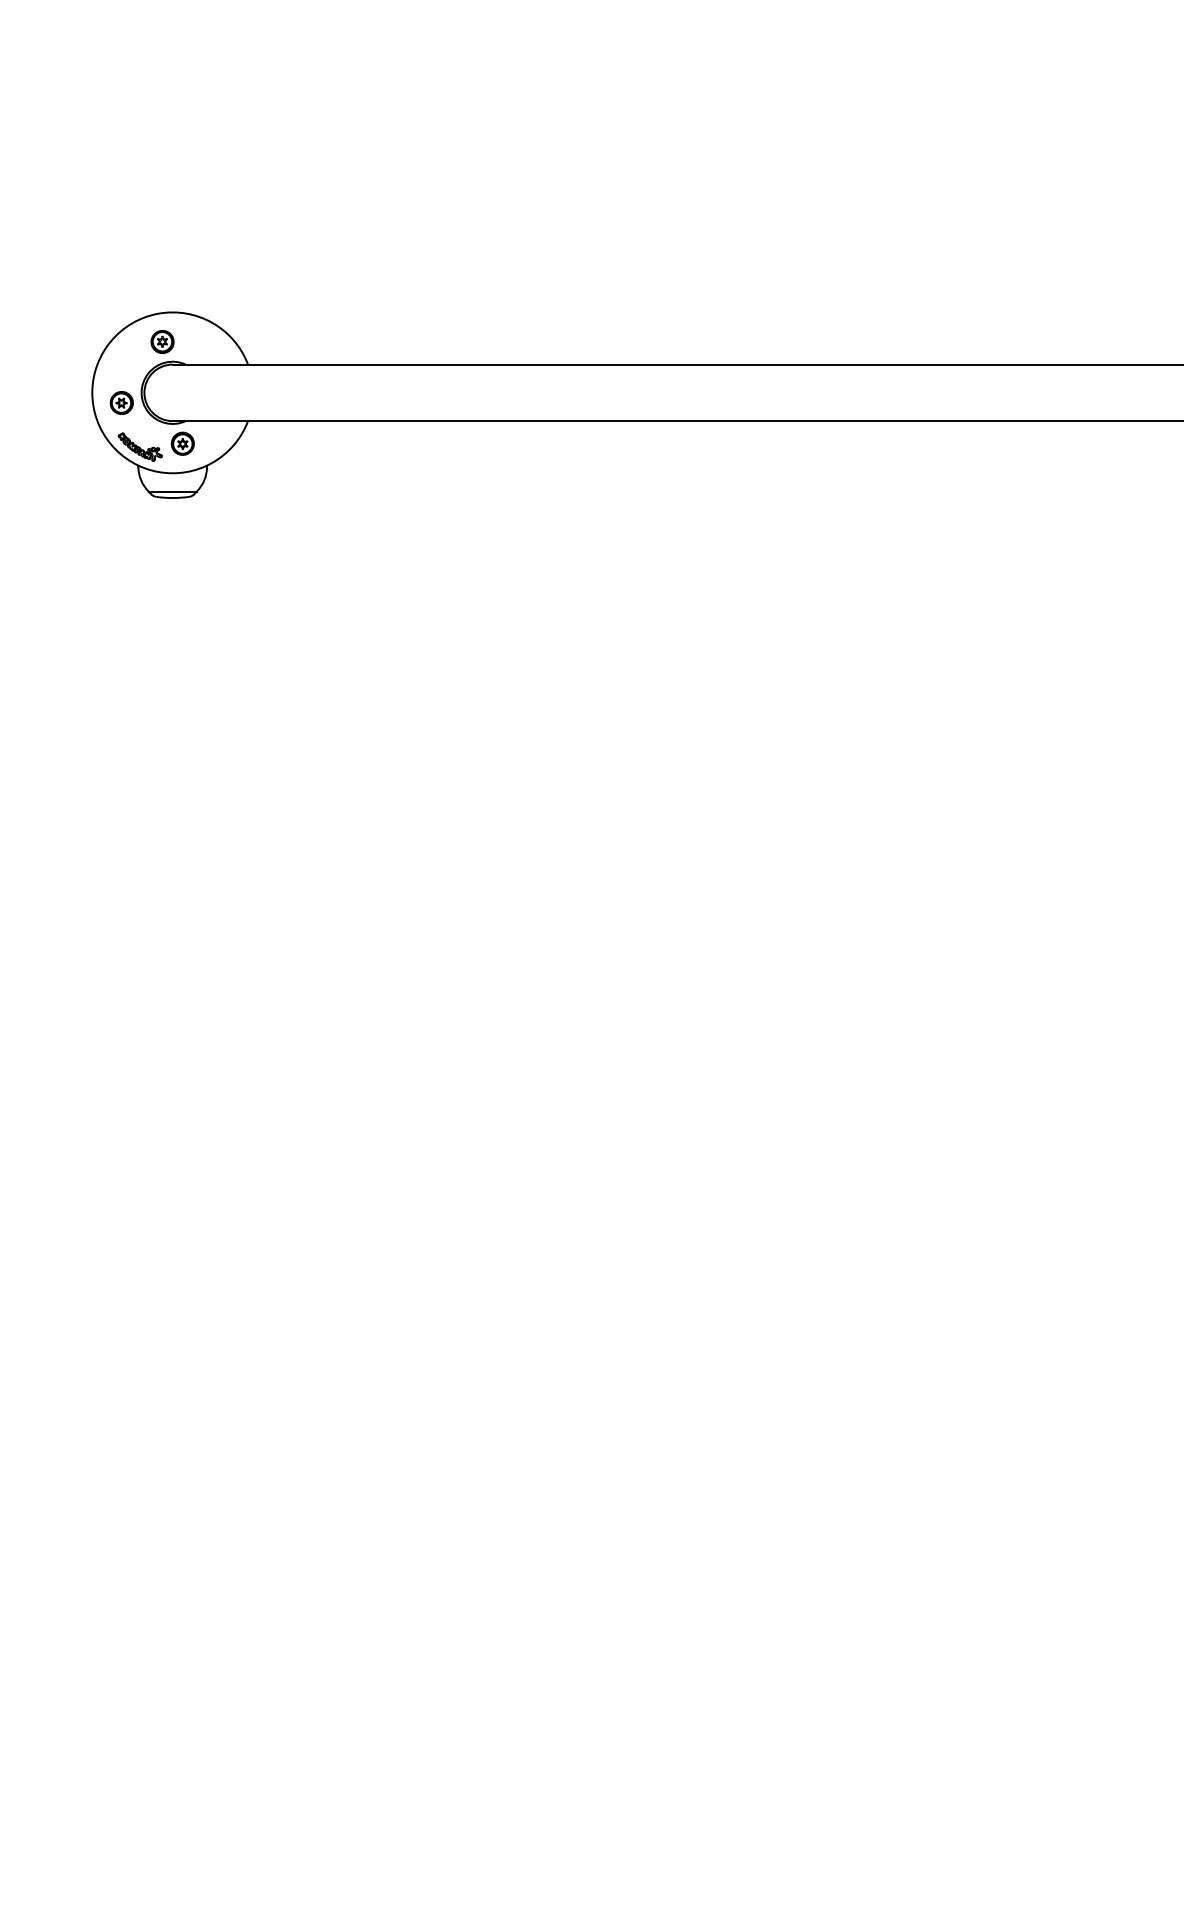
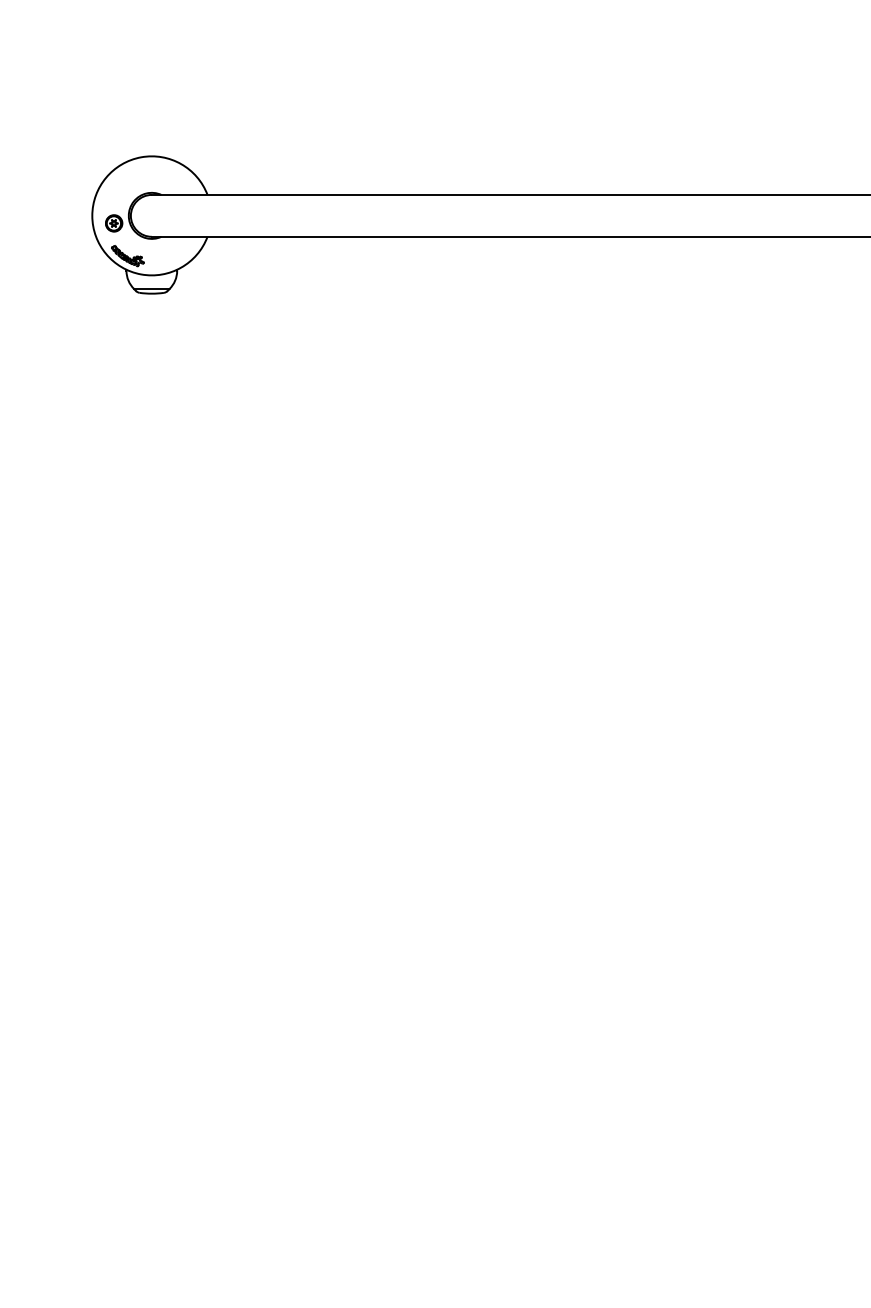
part: (162, 341) -> (144, 177), removed
part: (182, 443) -> (159, 253), removed

